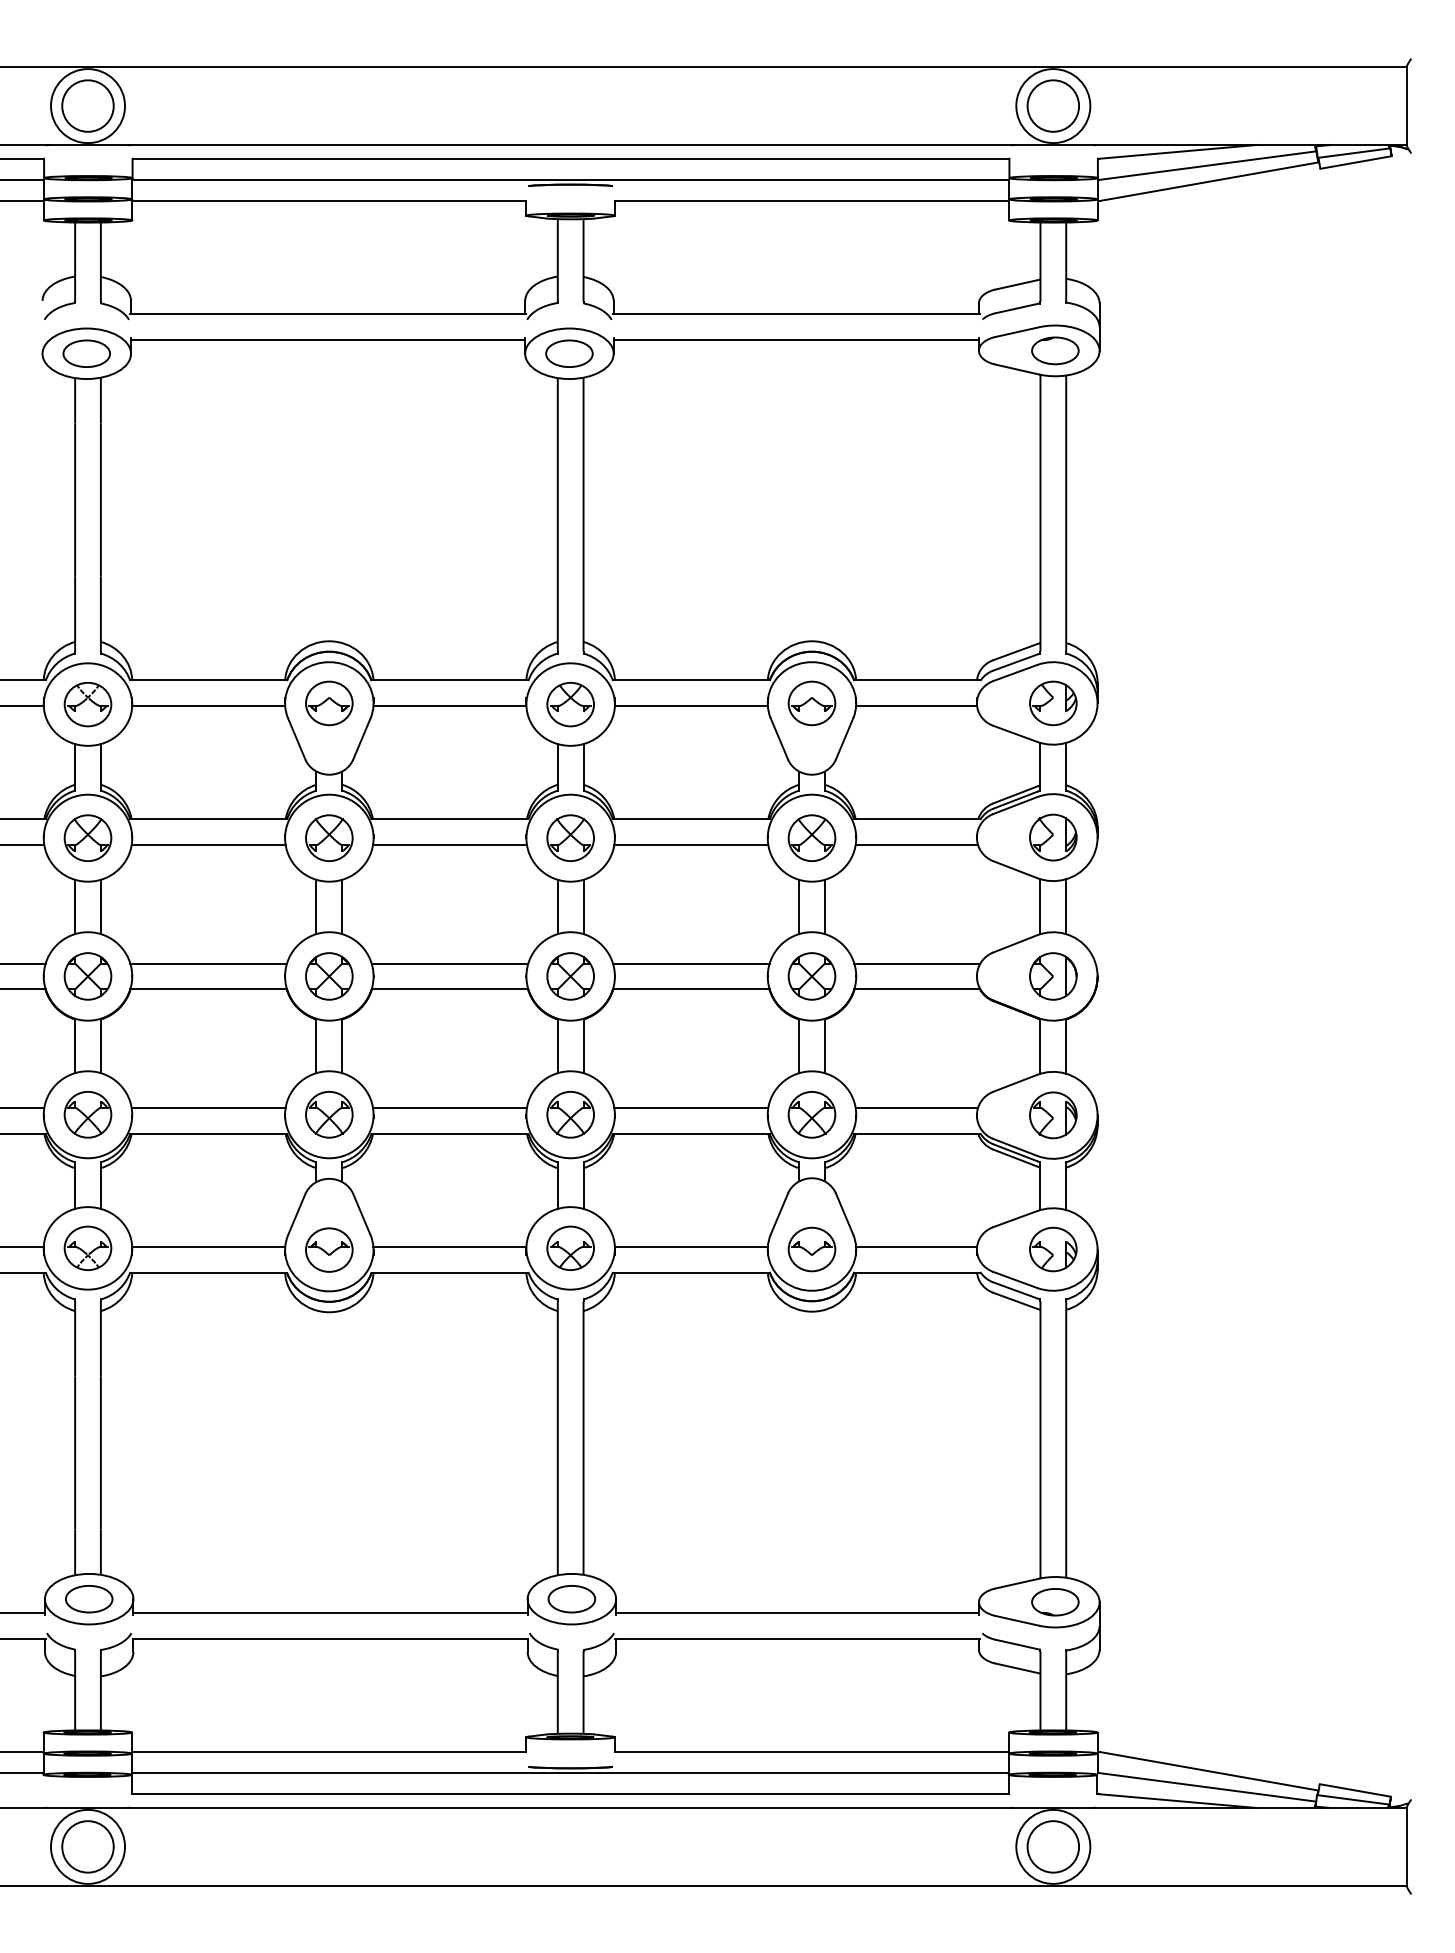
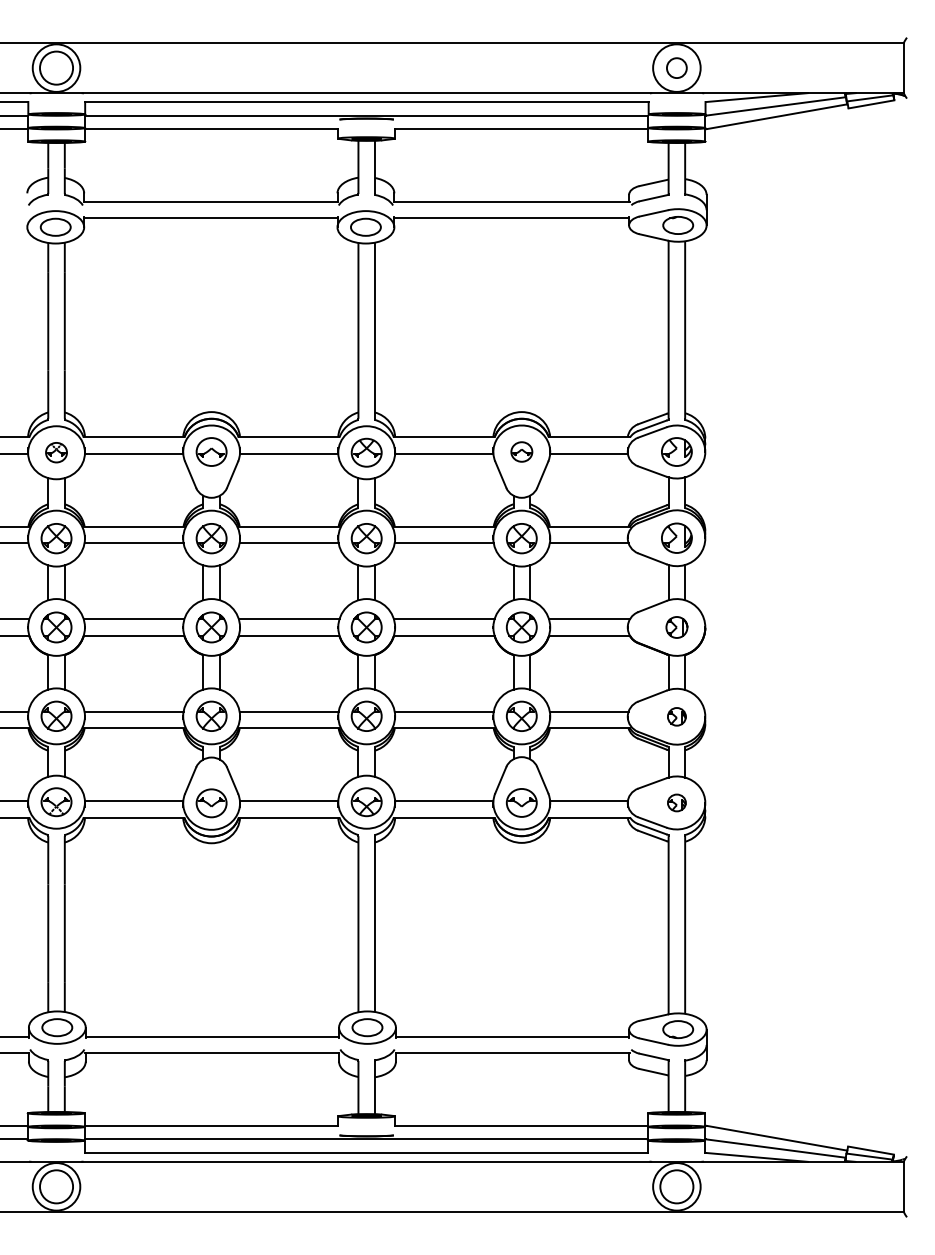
circle: (1052, 105) -> (676, 67), size x0.6
part: (811, 702) -> (521, 451), size x0.7
part: (87, 704) -> (56, 452), size x0.7
part: (1052, 976) -> (676, 627), size x0.7
part: (1052, 1114) -> (676, 716), size x0.6
part: (1052, 1248) -> (676, 802), size x0.6

